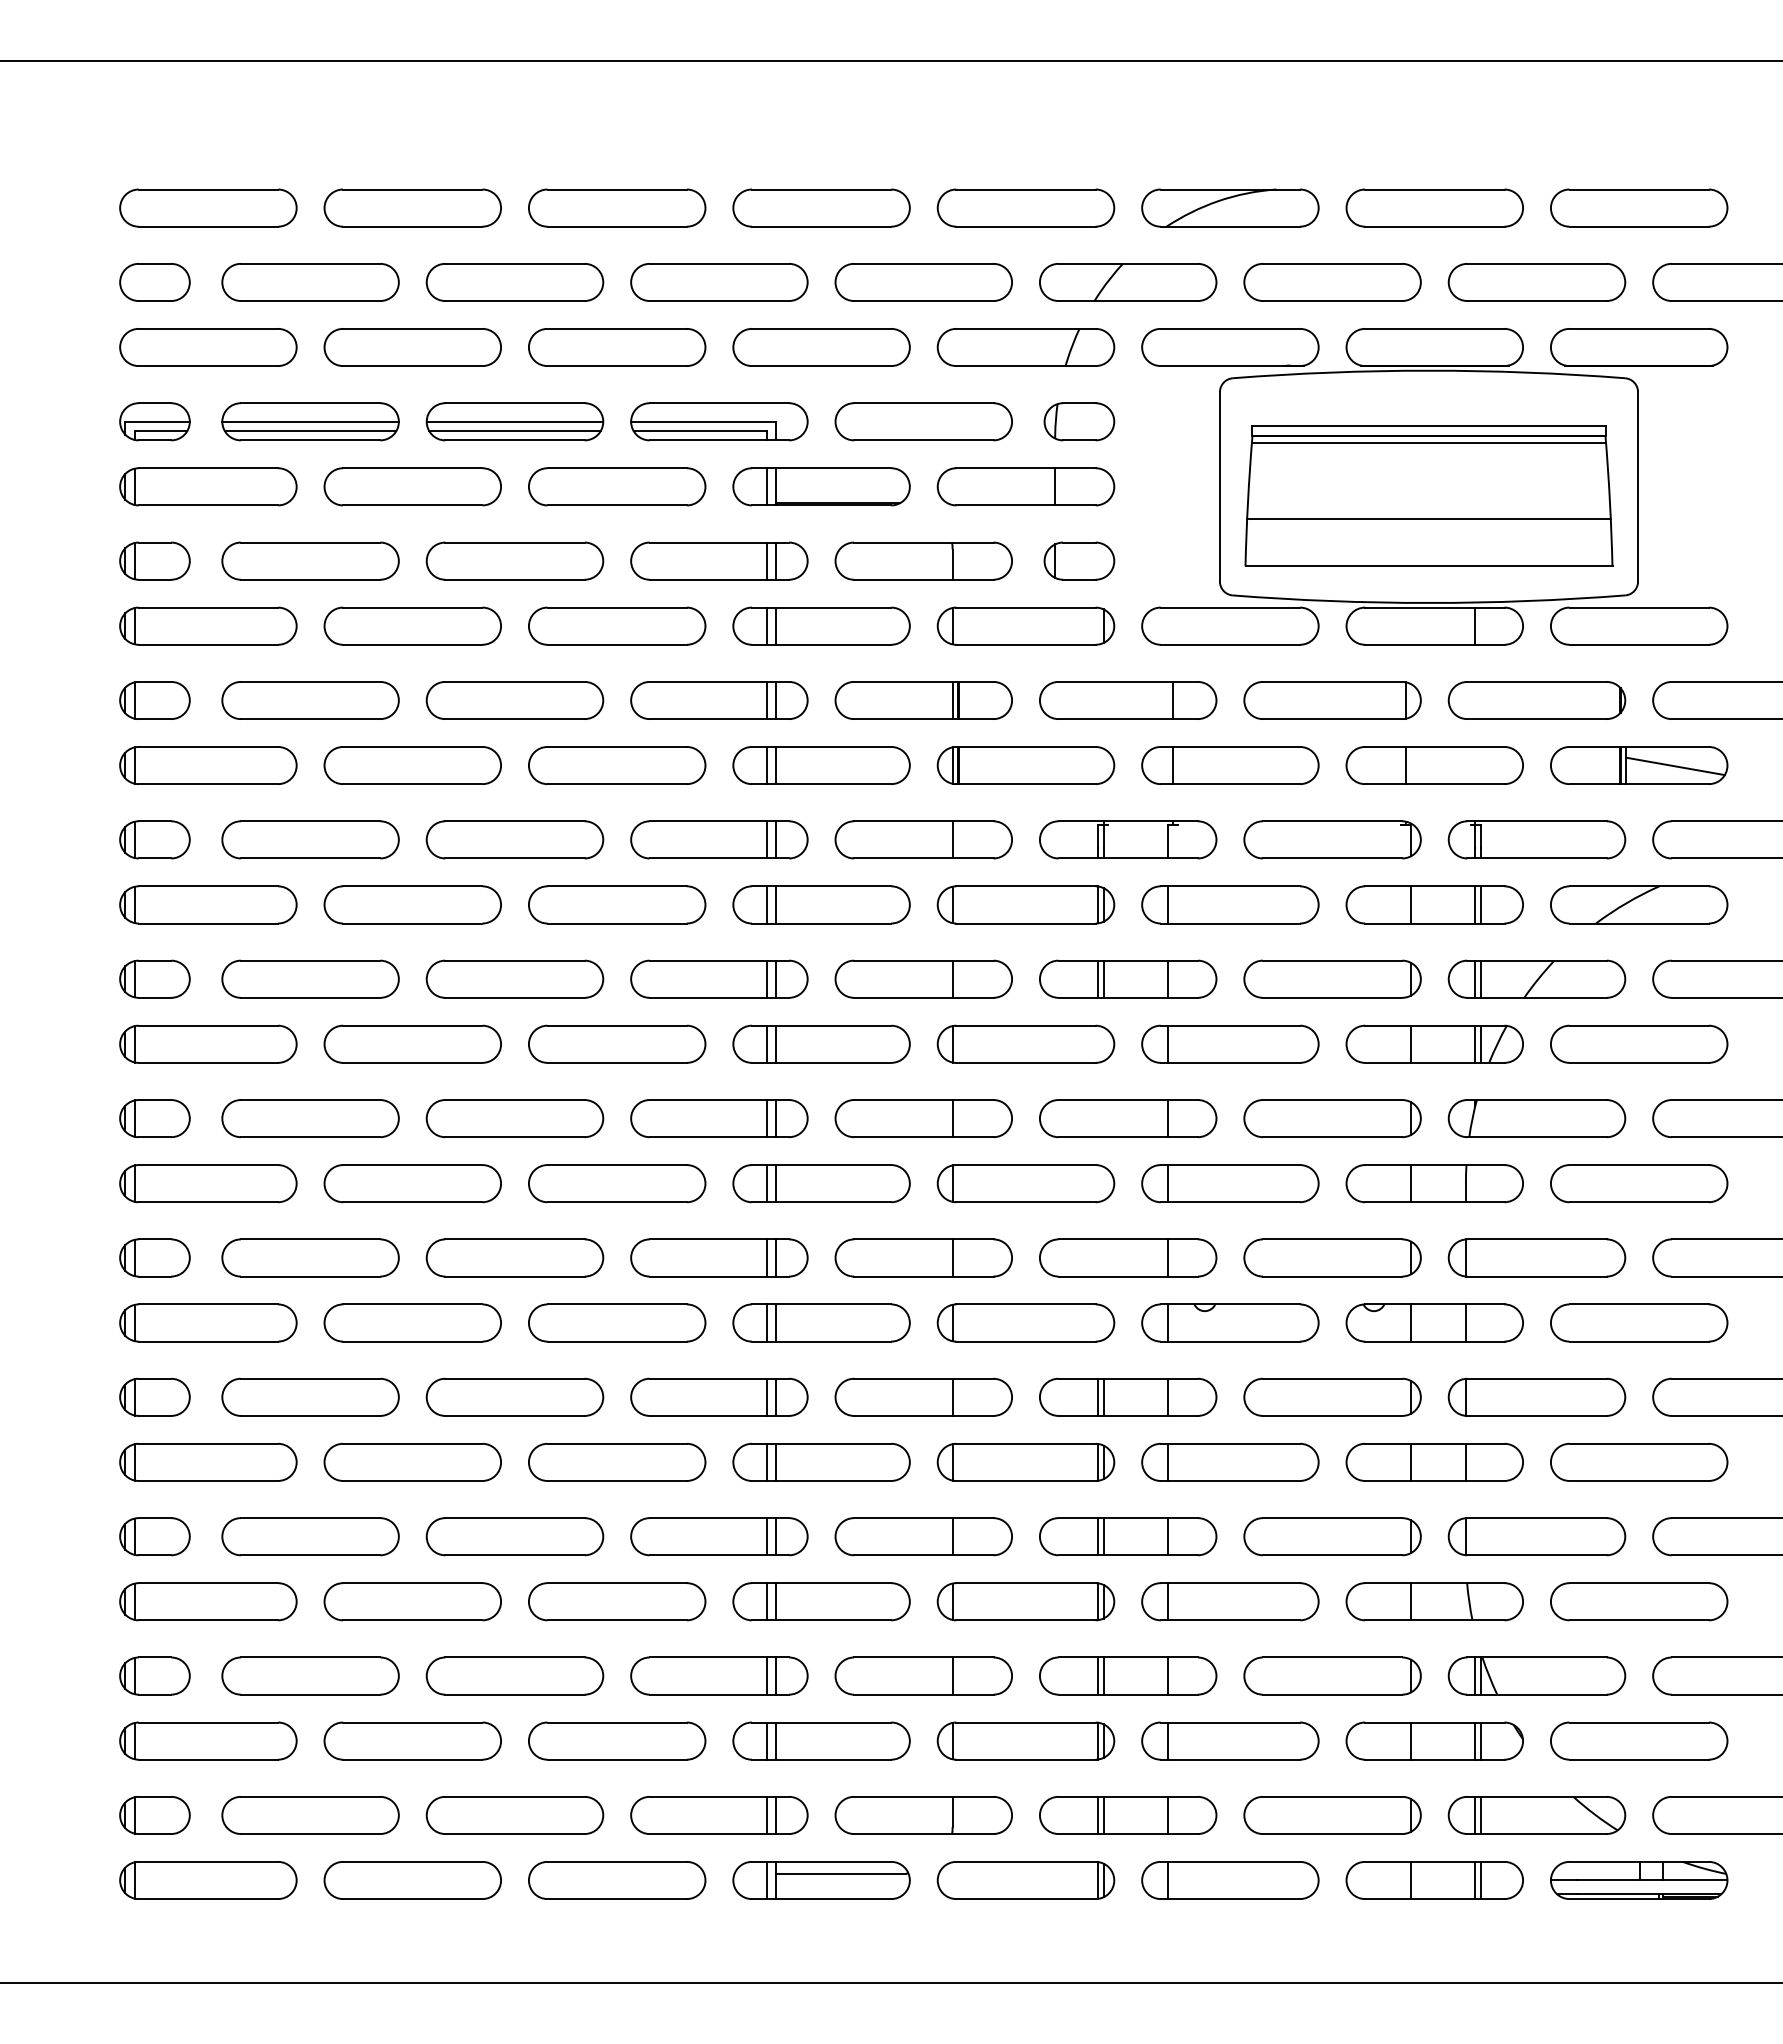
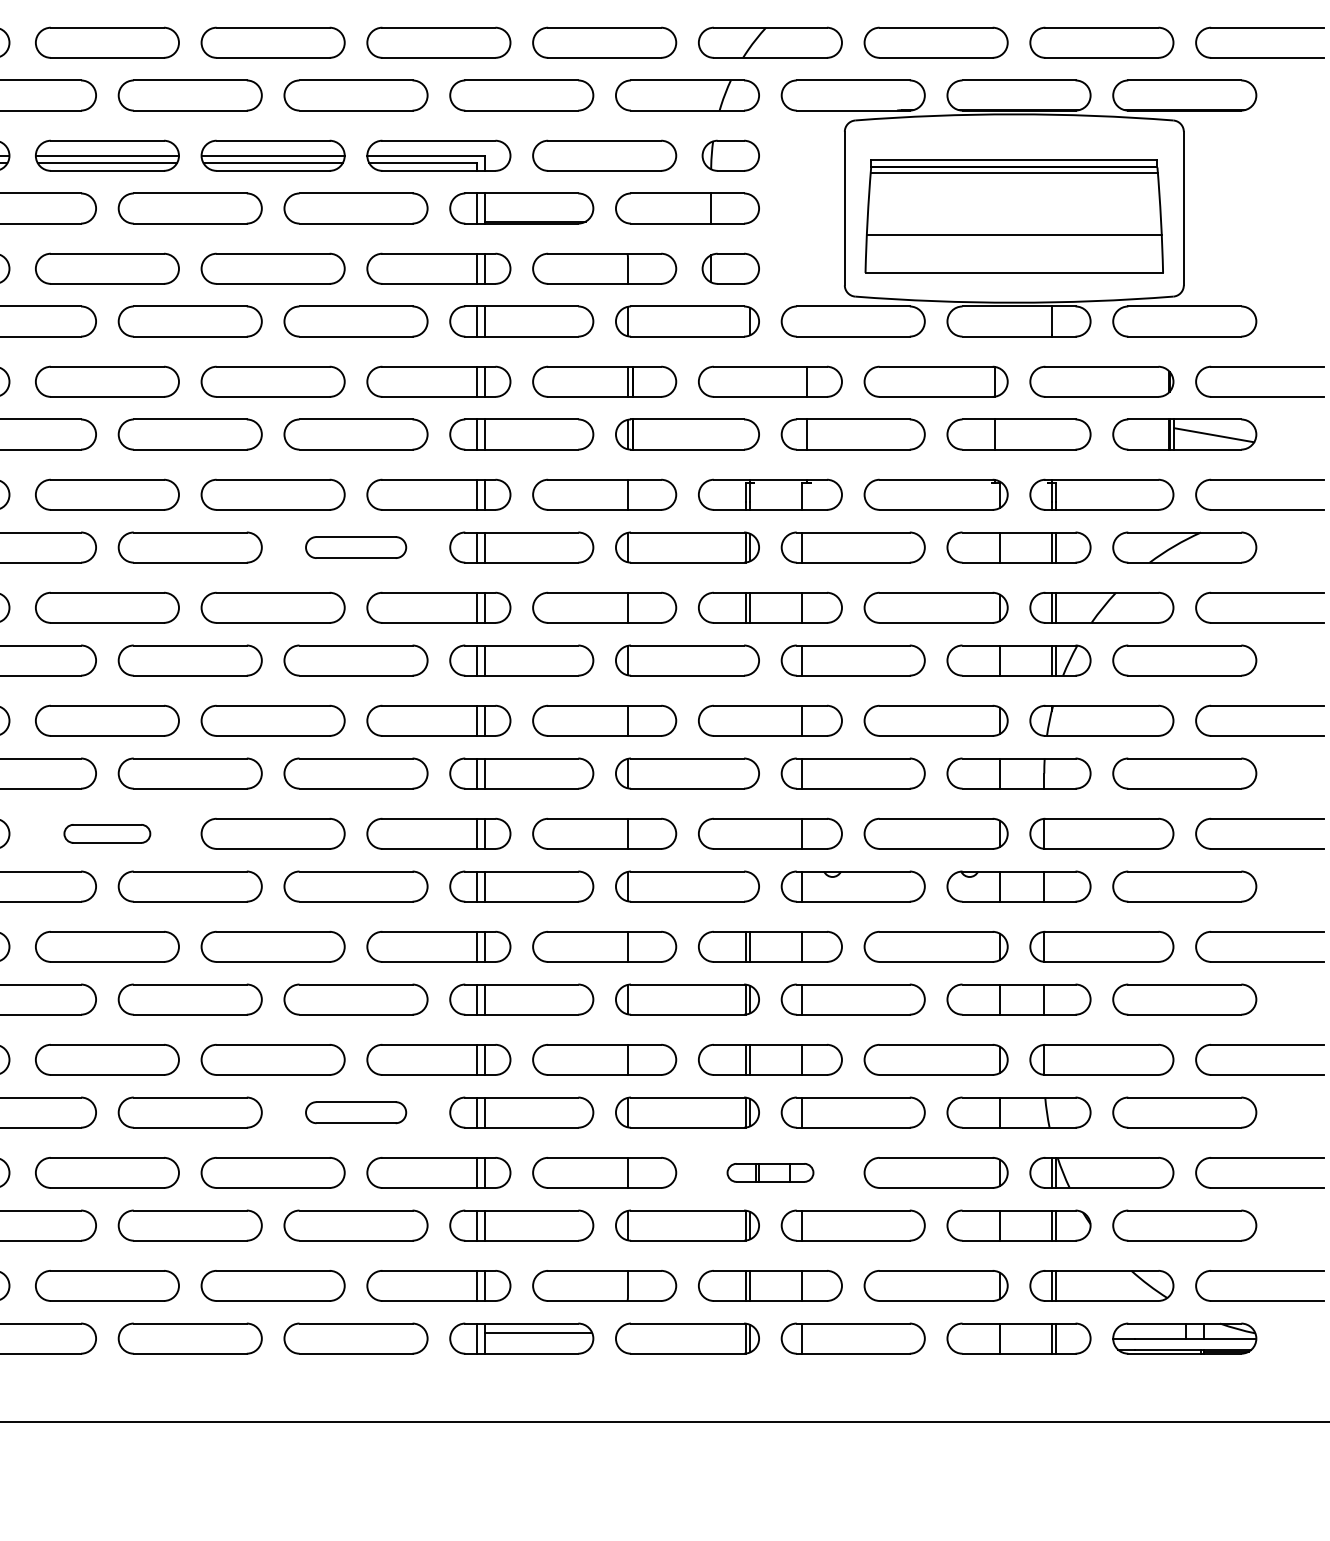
part: (617, 904) -> (356, 547), size x0.7
part: (310, 1257) -> (107, 833), size x0.6
part: (617, 1601) -> (356, 1112), size x0.7
part: (1128, 1675) -> (770, 1172), size x0.6

